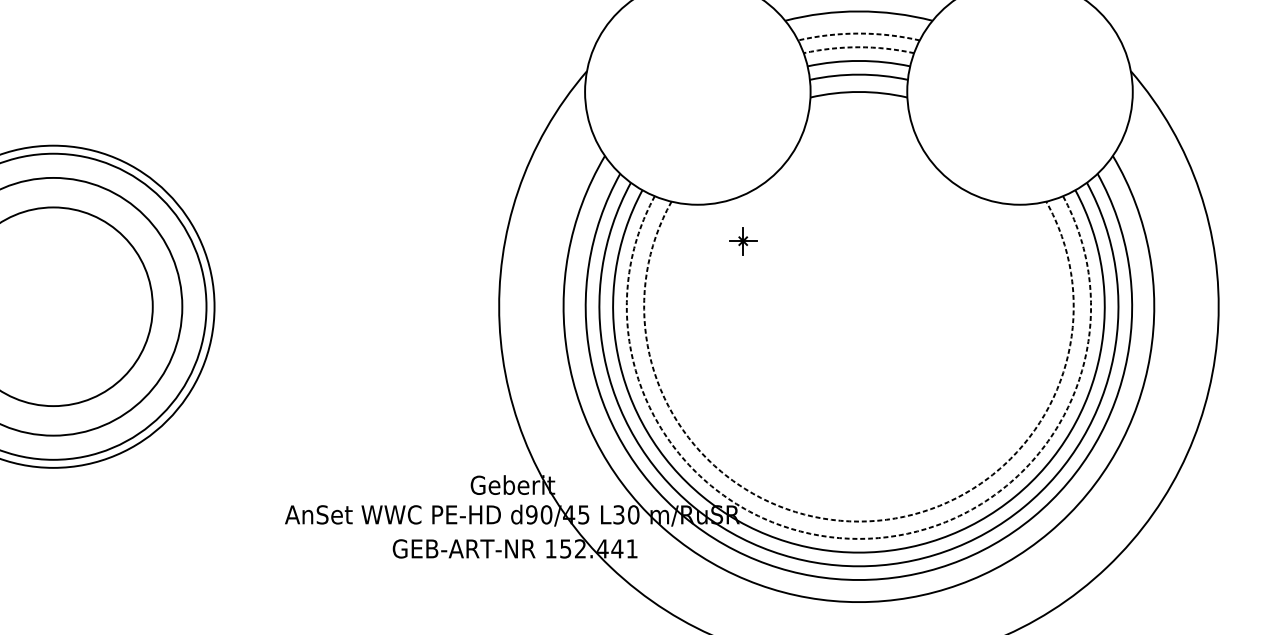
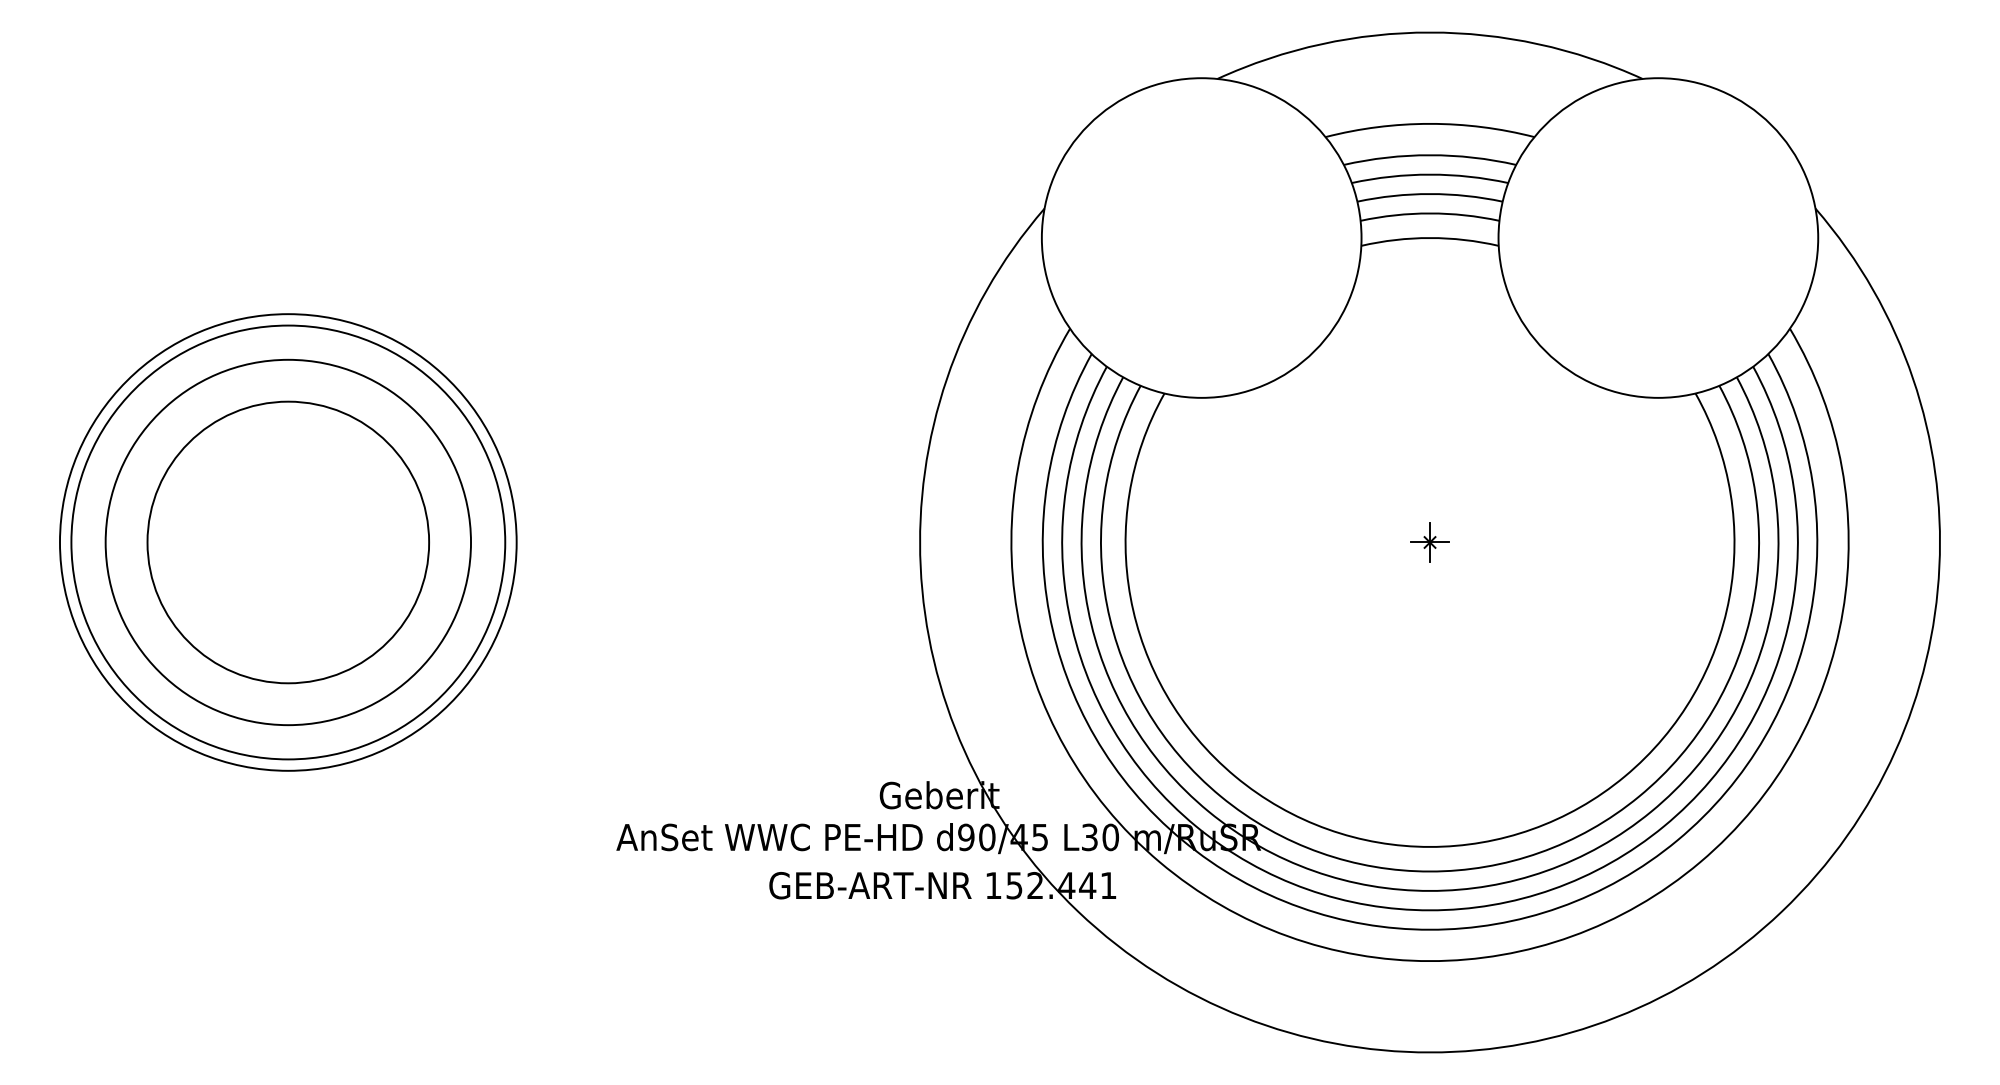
arc: (859, 33) -> (1430, 155), dashed -> solid
arc: (859, 47) -> (1430, 174), dashed -> solid
part: (742, 241) -> (1429, 542), moved
arc: (859, 521) -> (1430, 846), dashed -> solid
arc: (859, 538) -> (1430, 871), dashed -> solid

